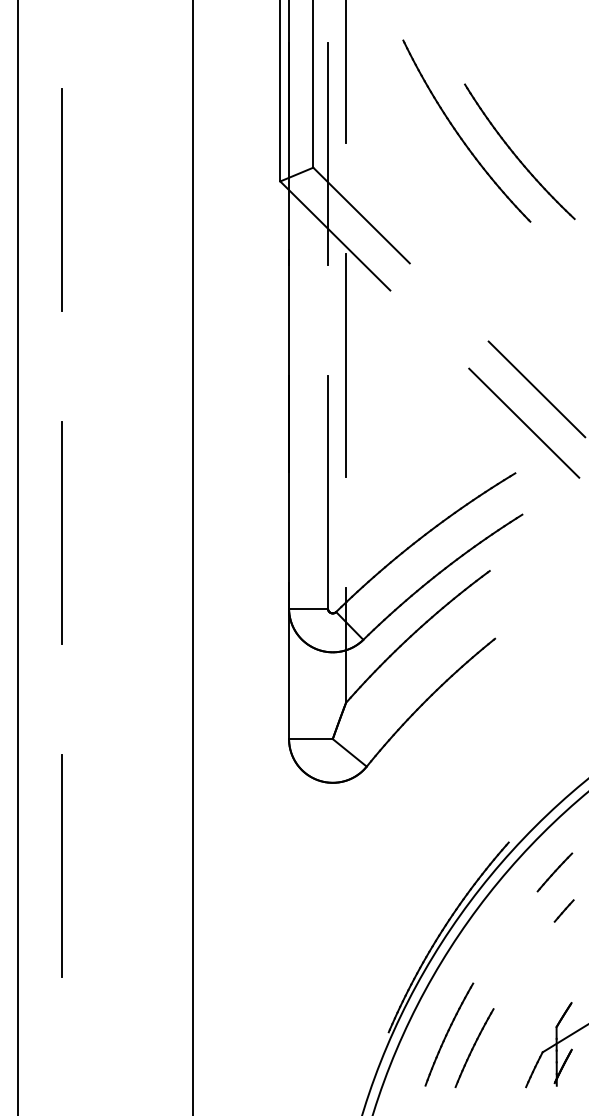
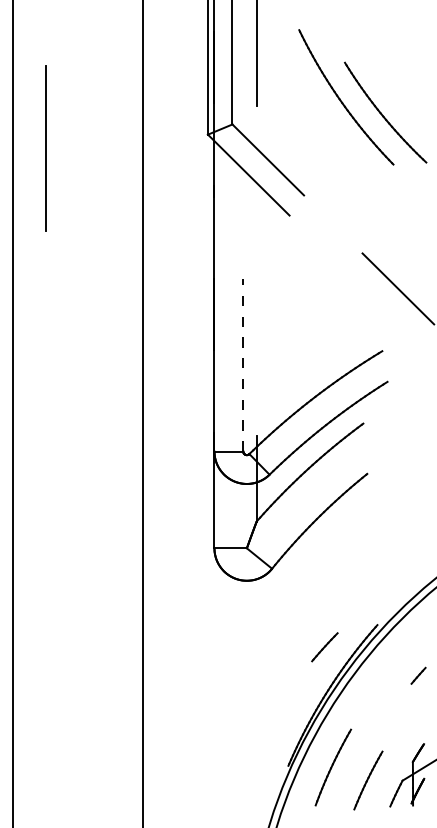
line: (327, 154) -> (242, 114), removed
line: (346, 365) -> (257, 271), removed
line: (524, 422) -> (389, 313), removed
line: (327, 491) -> (242, 364), solid -> dashed
line: (61, 532) -> (45, 395), removed
line: (61, 866) -> (45, 642), removed
line: (554, 872) -> (324, 647), moved
part: (474, 1047) -> (368, 780), moved

